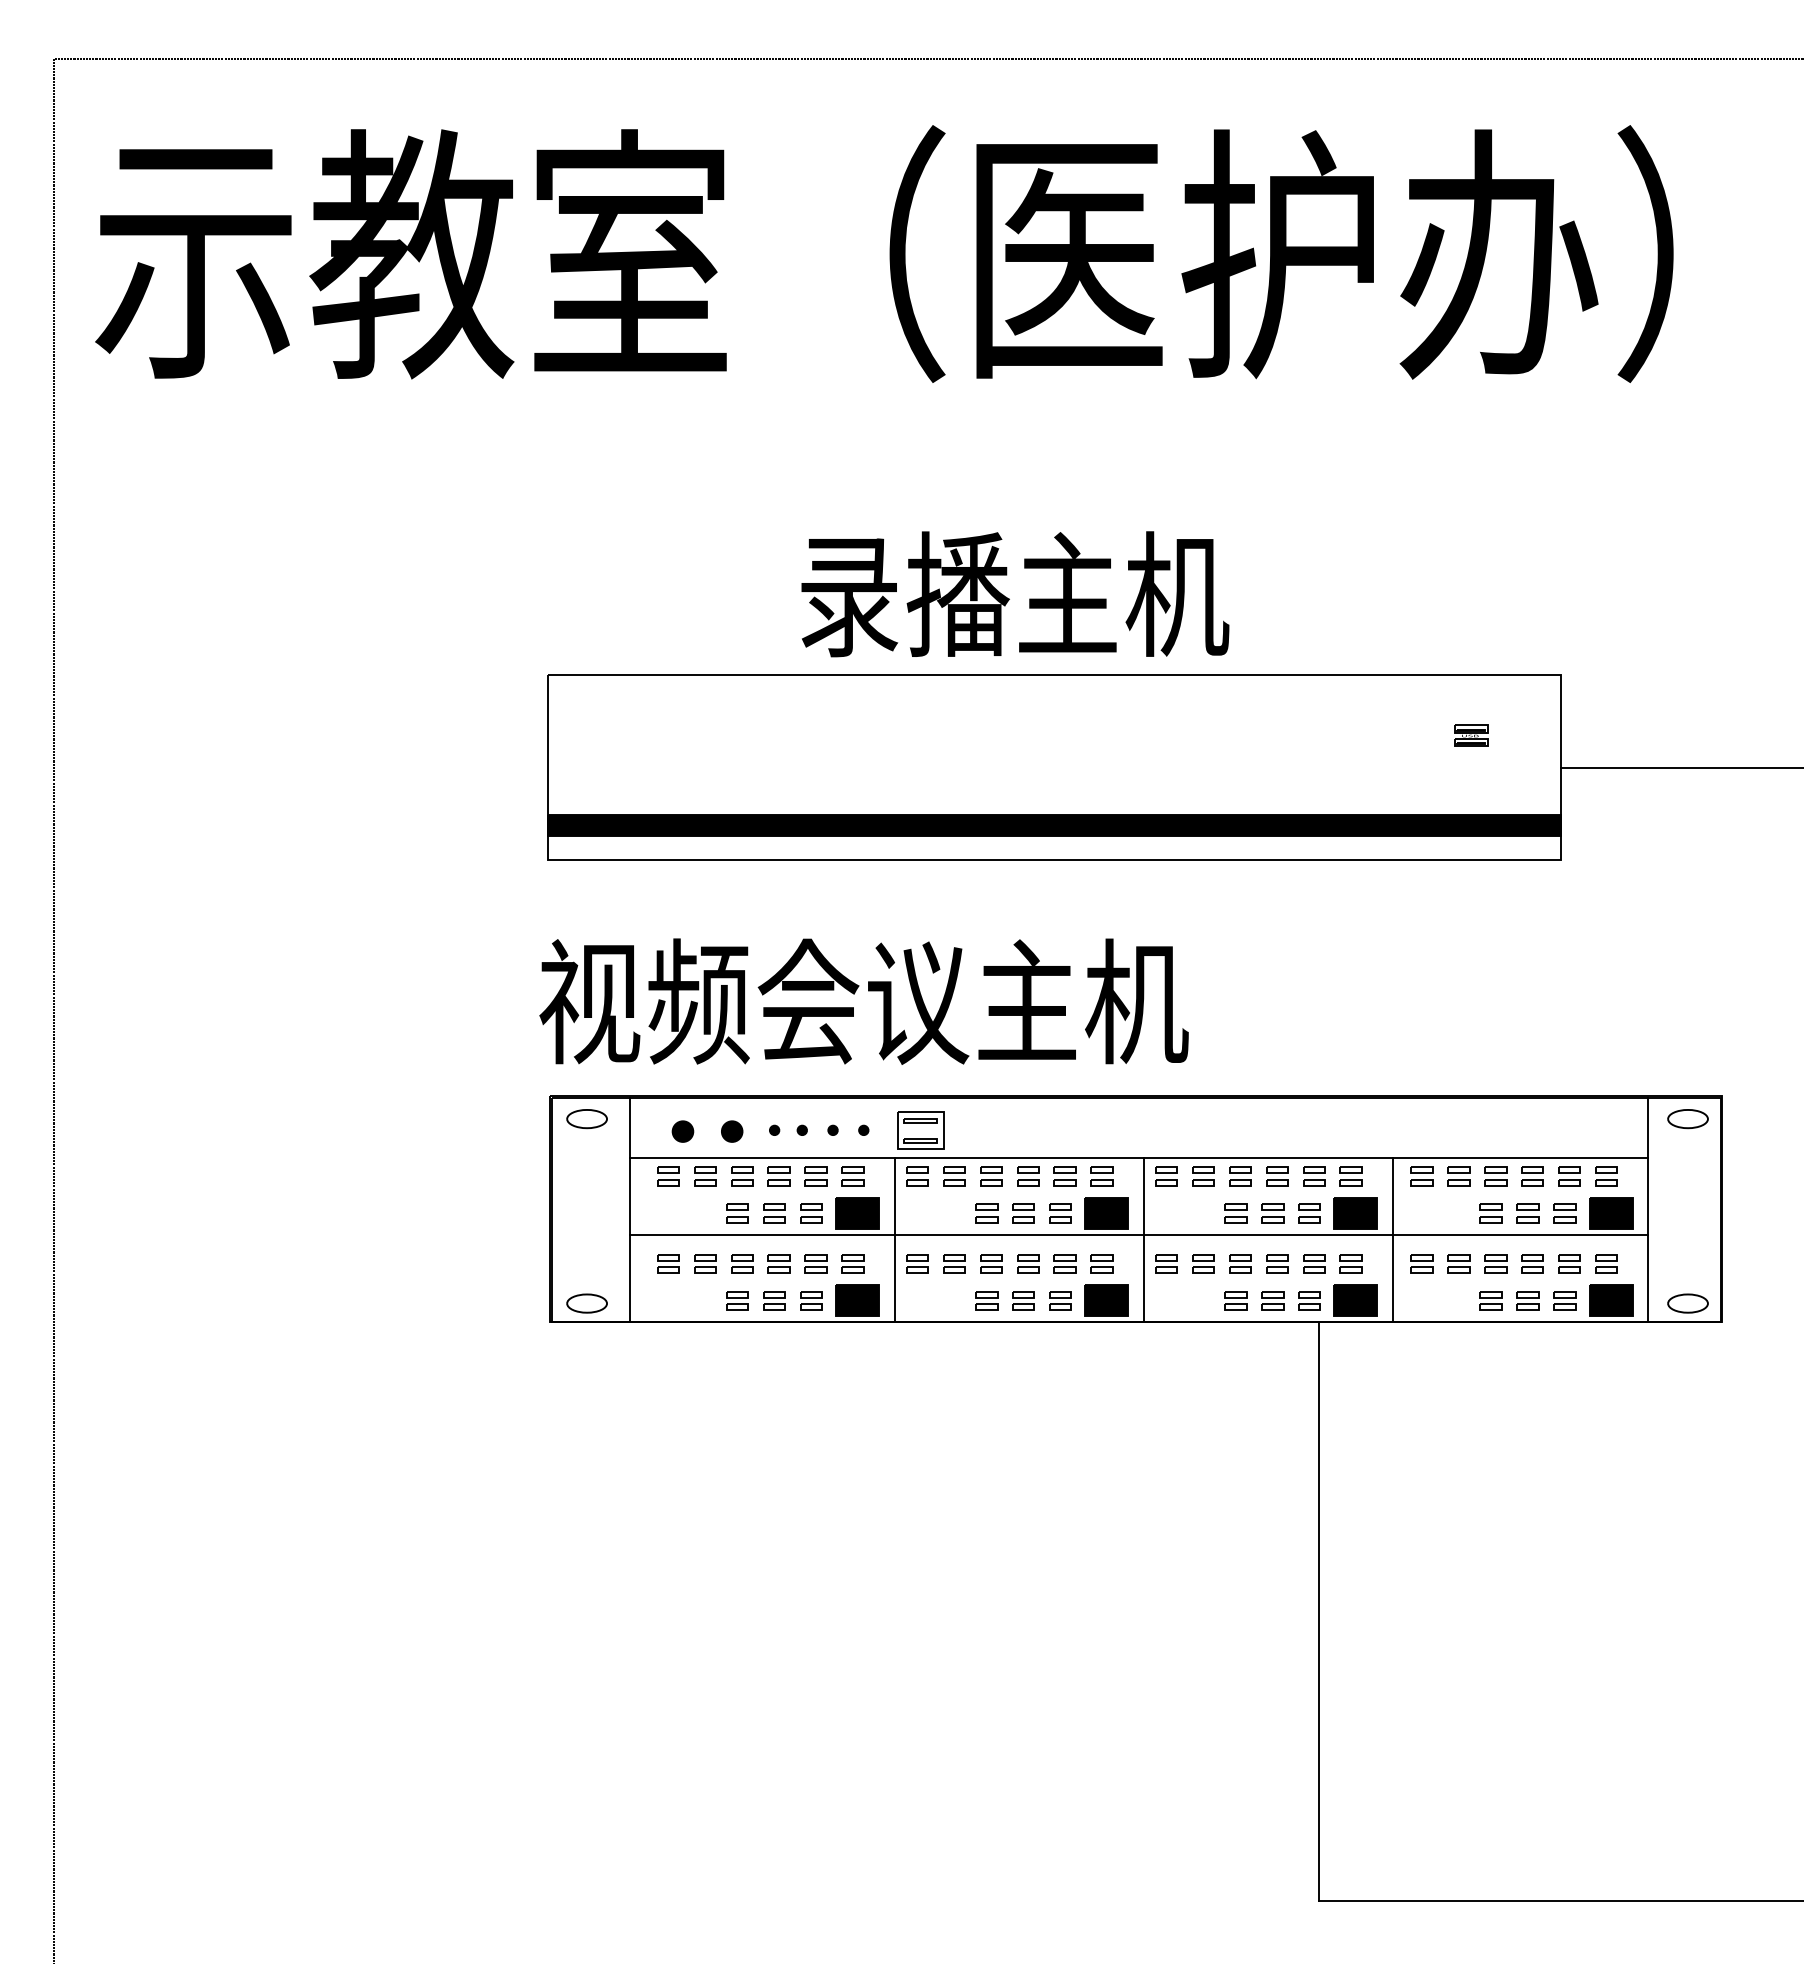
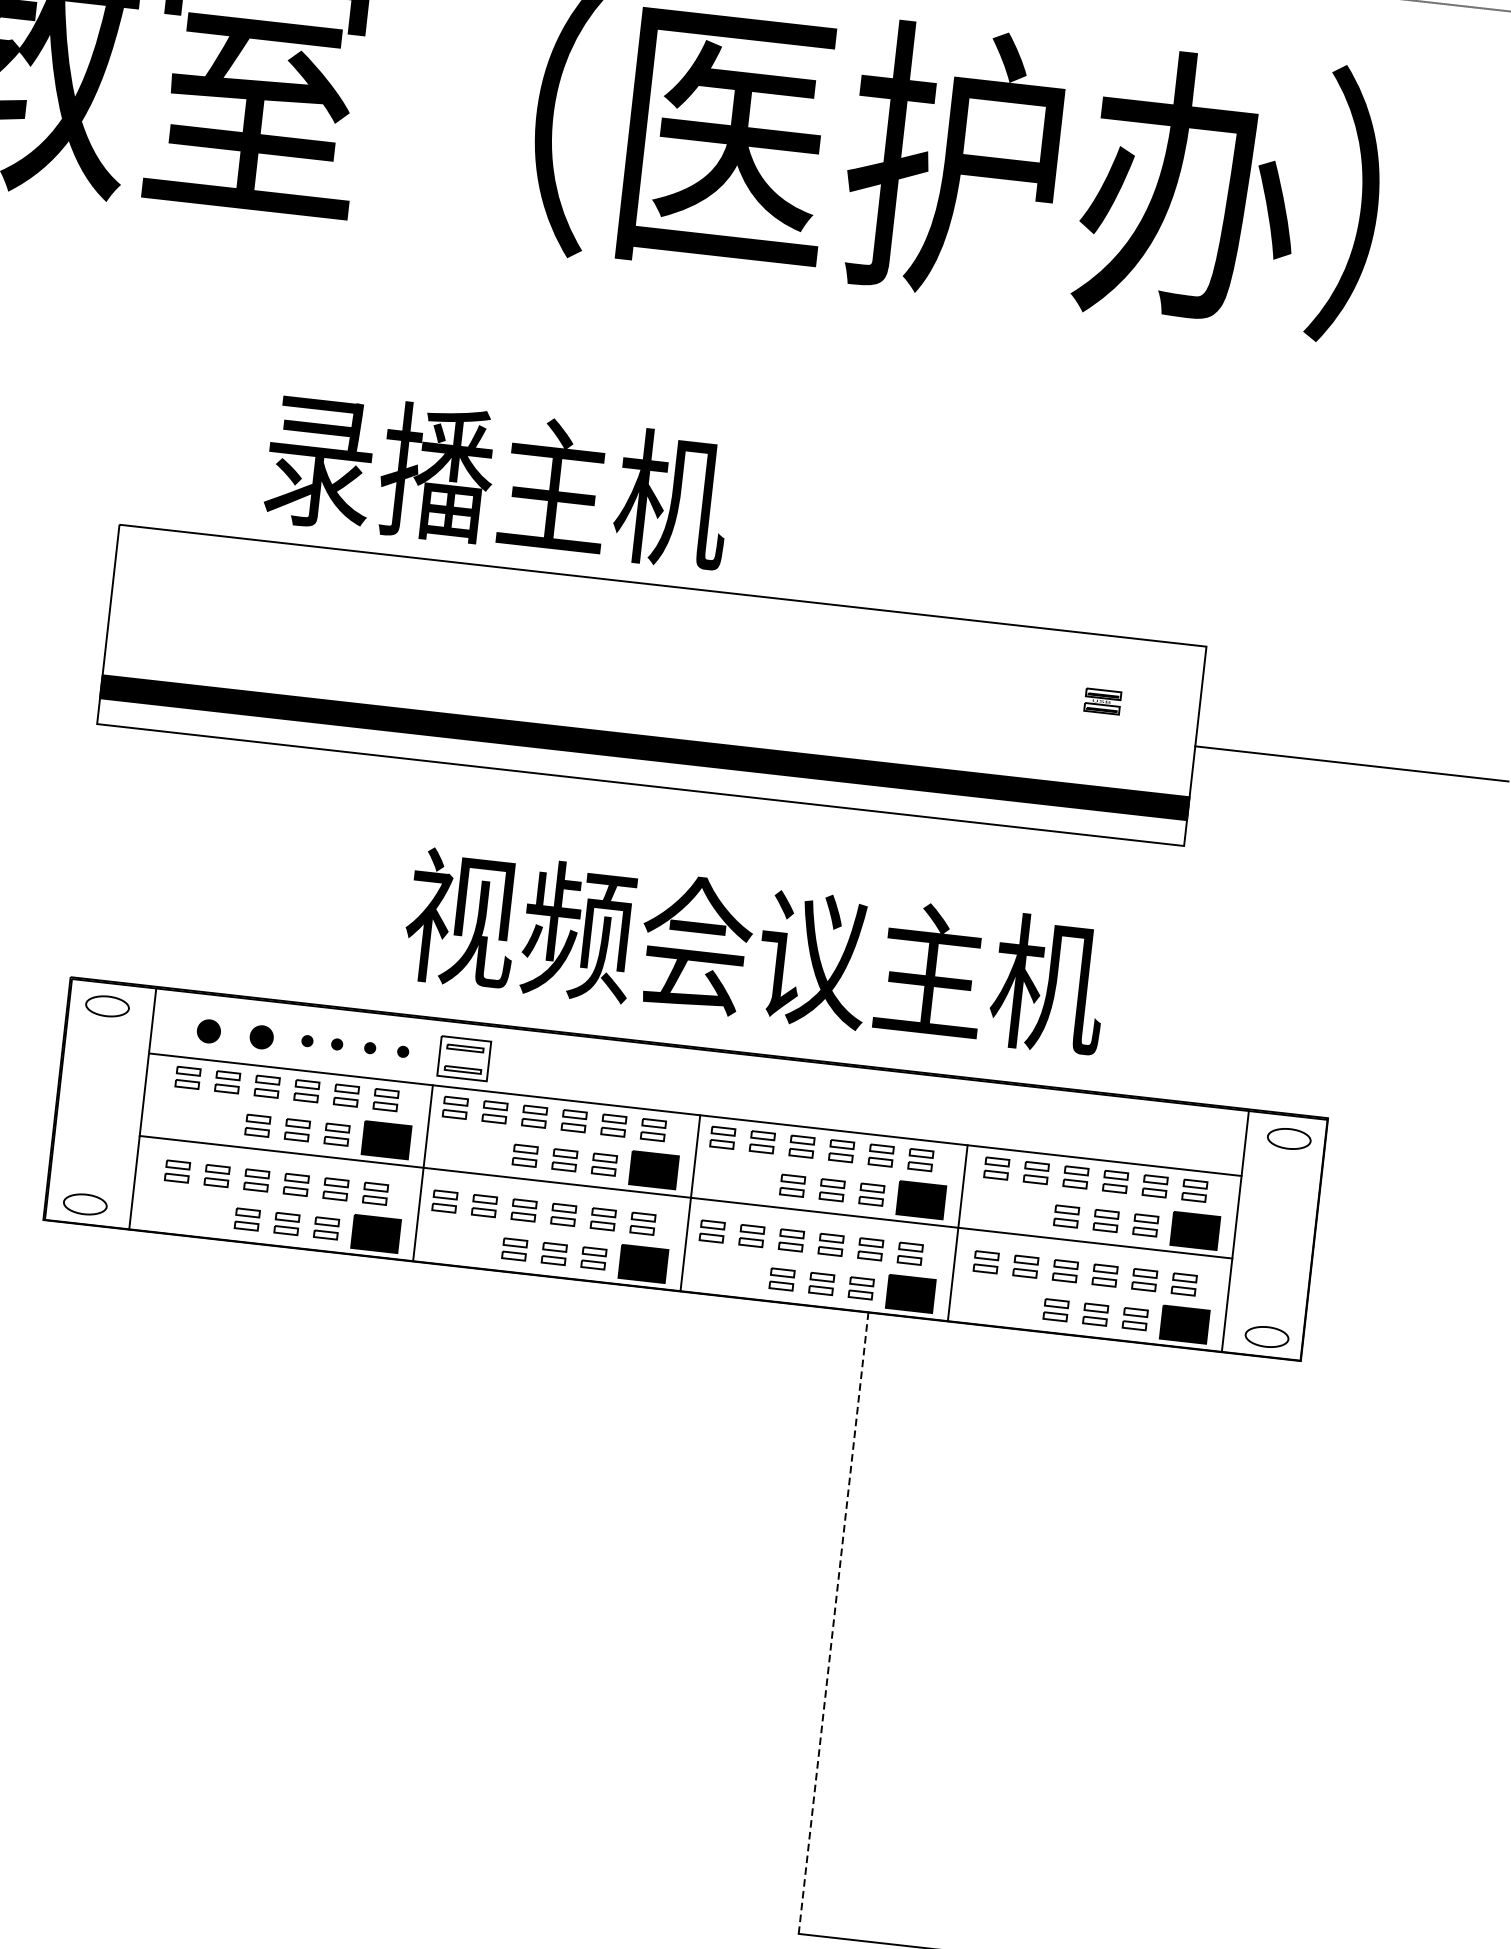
text: (1015, 594) -> (498, 480), moved
text: (863, 1001) -> (755, 951), moved
line: (1318, 1611) -> (833, 1623), solid -> dashed

